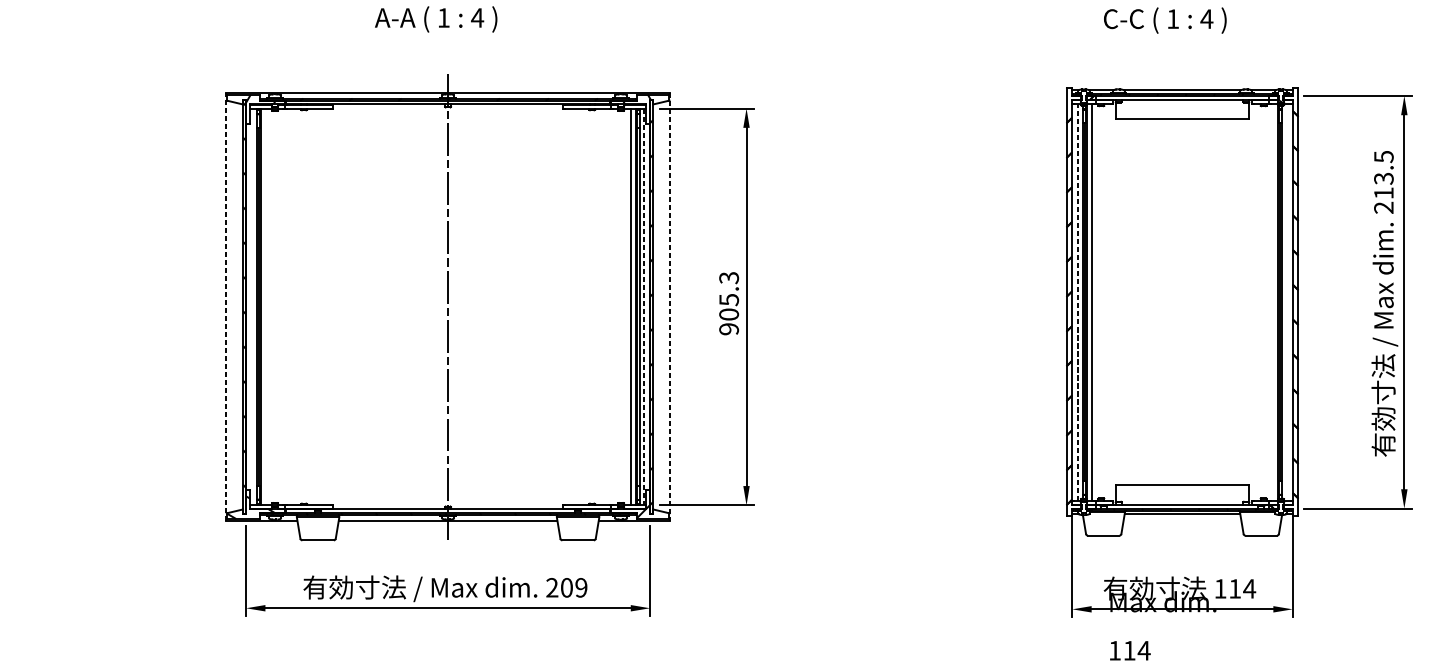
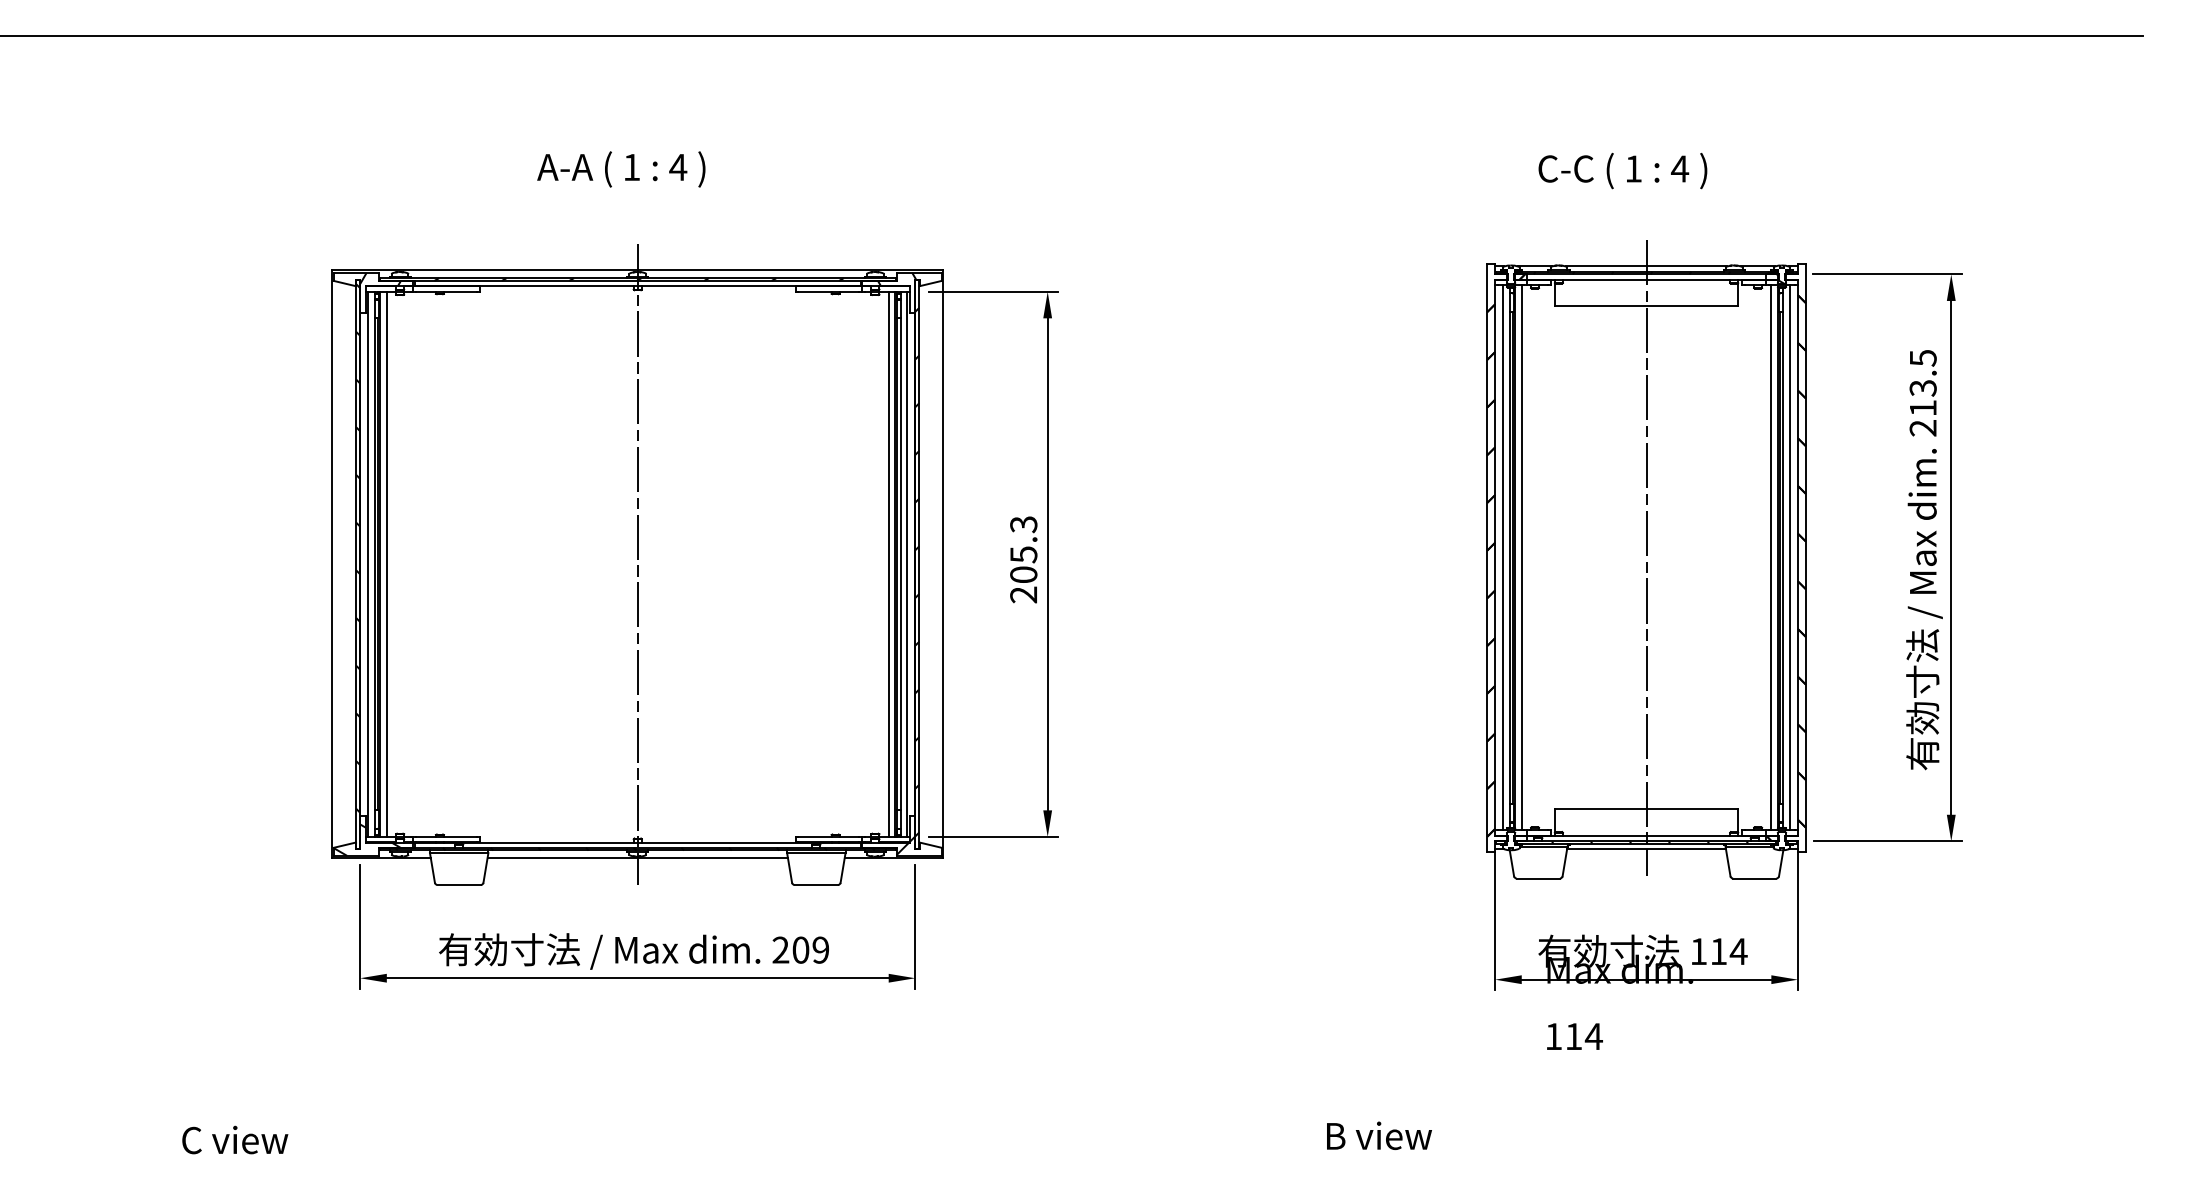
line: (1078, 301) -> (1503, 557), dashed -> solid
line: (1182, 301) -> (1646, 557), added
line: (1273, 301) -> (1771, 557), added
line: (1286, 301) -> (1789, 557), added
line: (225, 306) -> (332, 563), dashed -> solid
line: (252, 306) -> (368, 563), added
line: (265, 306) -> (386, 563), added
line: (644, 307) -> (907, 564), dashed -> solid
line: (670, 307) -> (943, 564), dashed -> solid
text: (728, 328) -> (1023, 594), 905.3 -> 205.3

